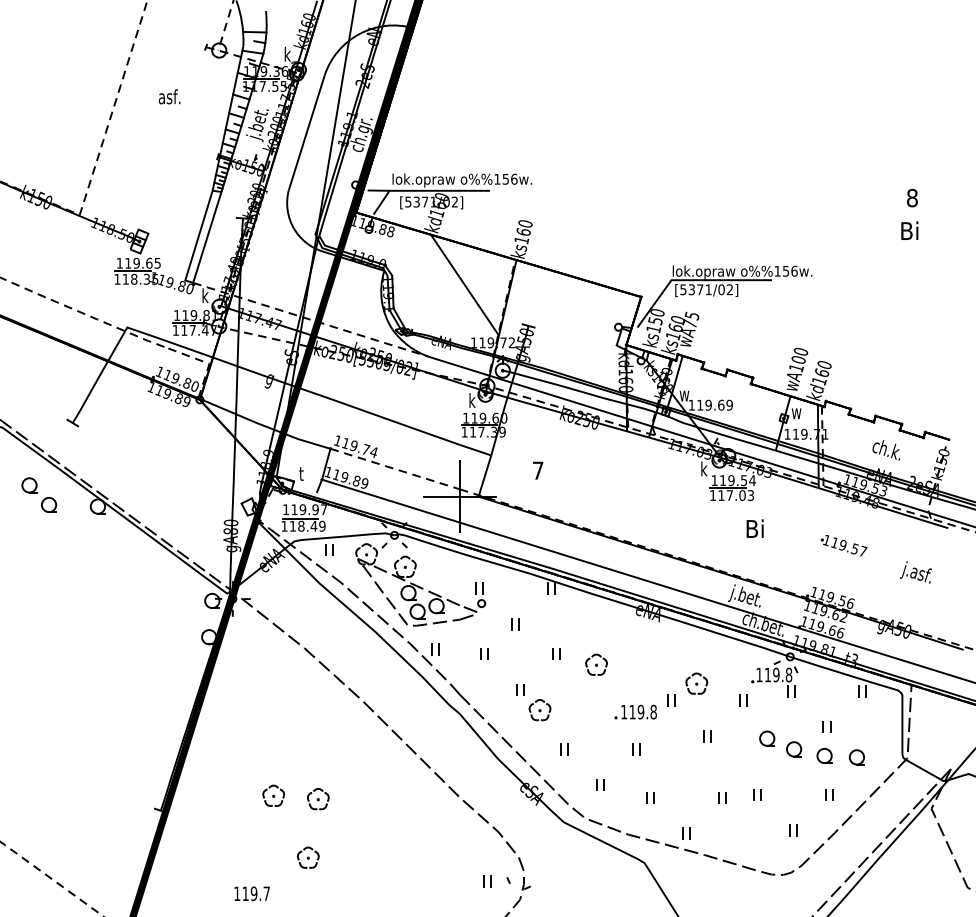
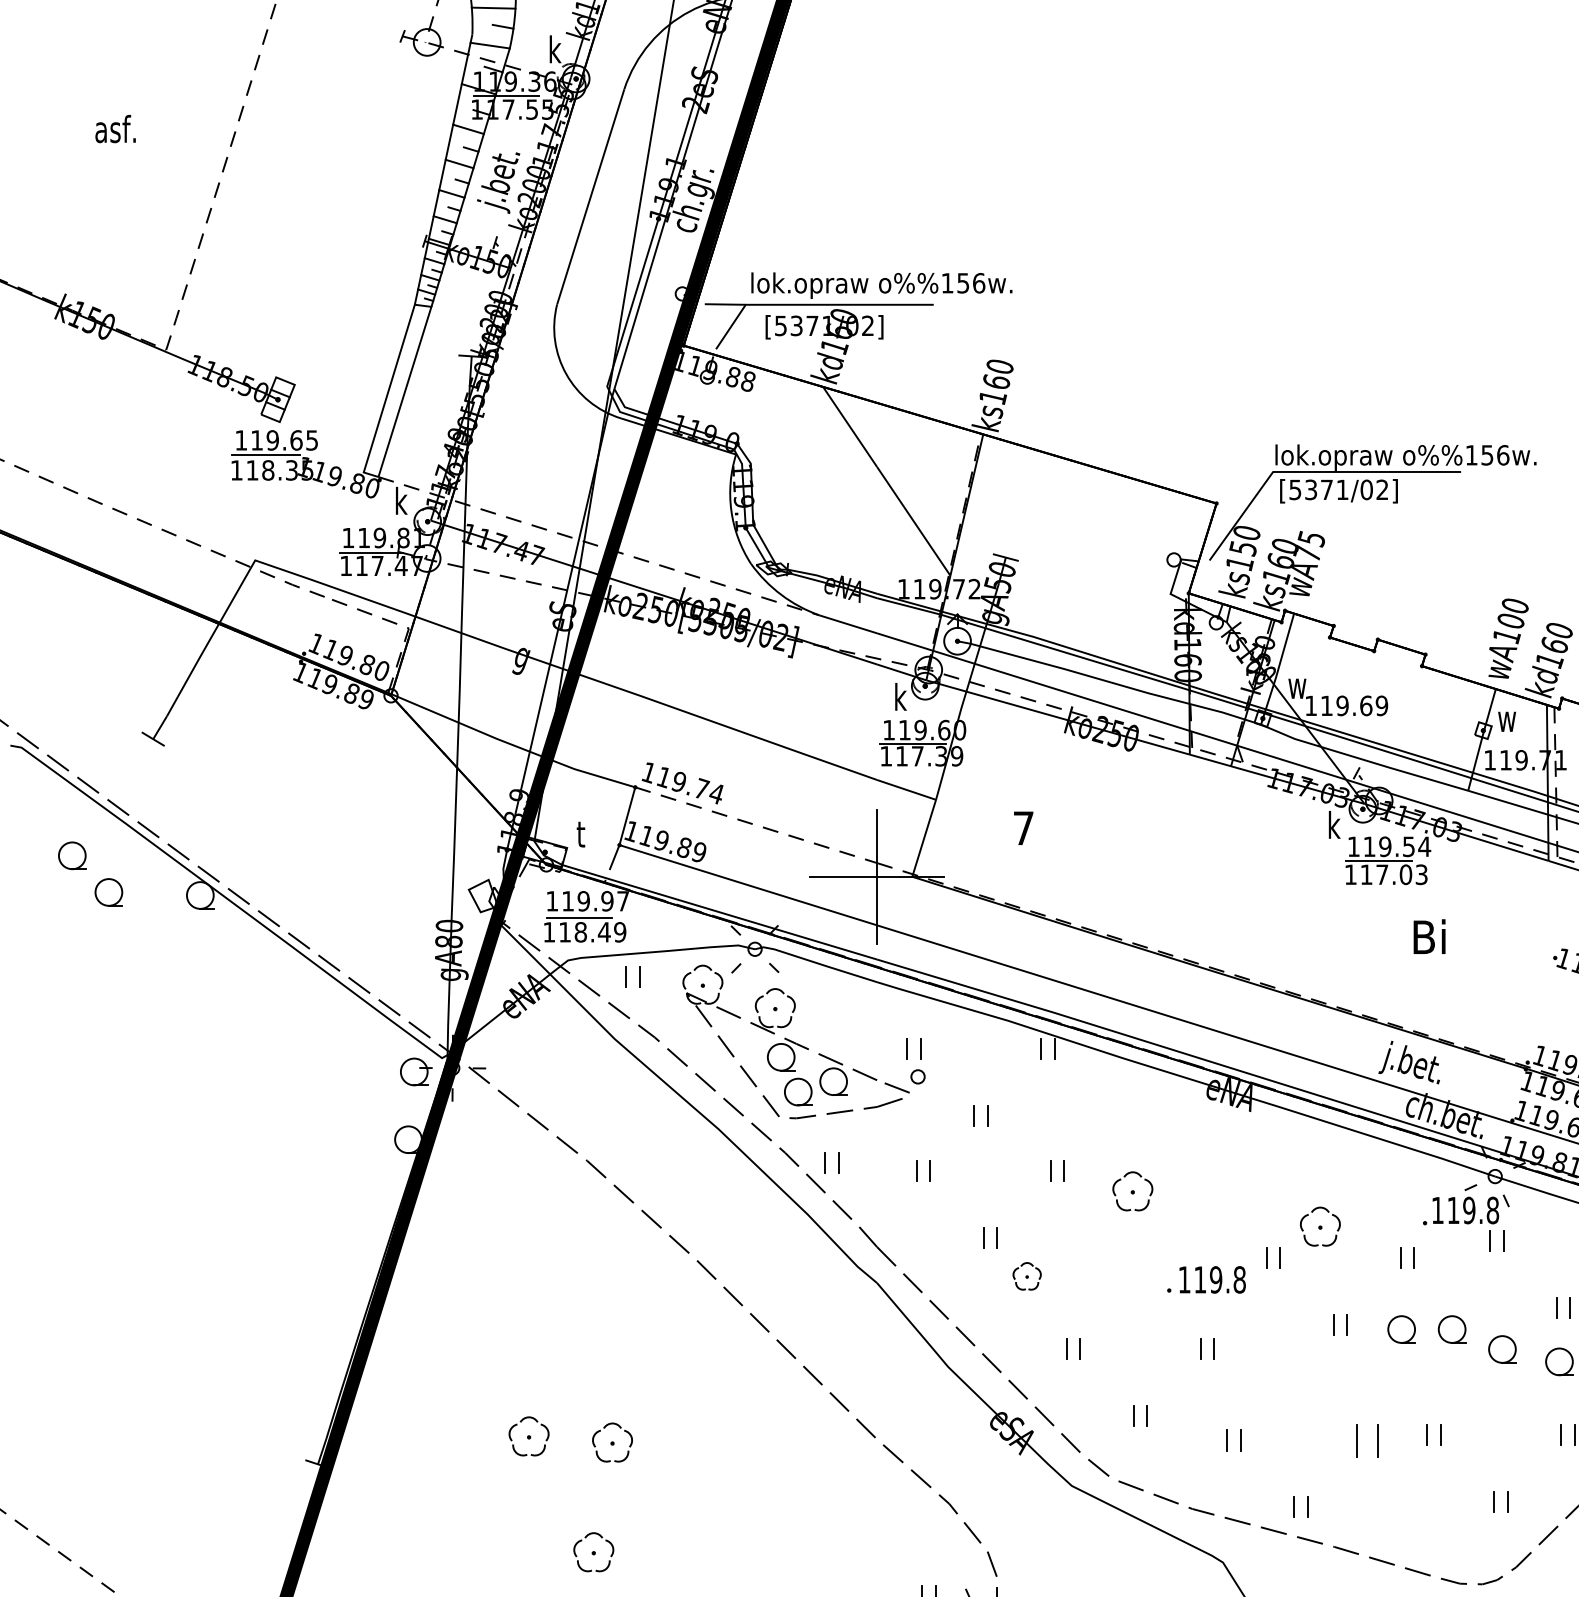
text: (169, 96) -> (115, 128), moved
part: (539, 710) -> (1026, 1276), size x0.7
part: (740, 738) -> (1402, 1329), added
part: (722, 797) -> (1368, 1439), size x1.6

